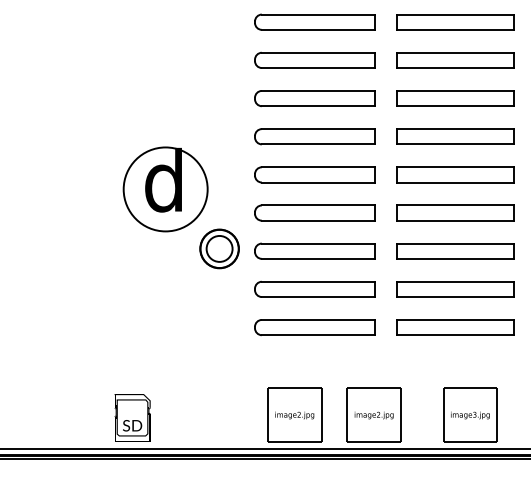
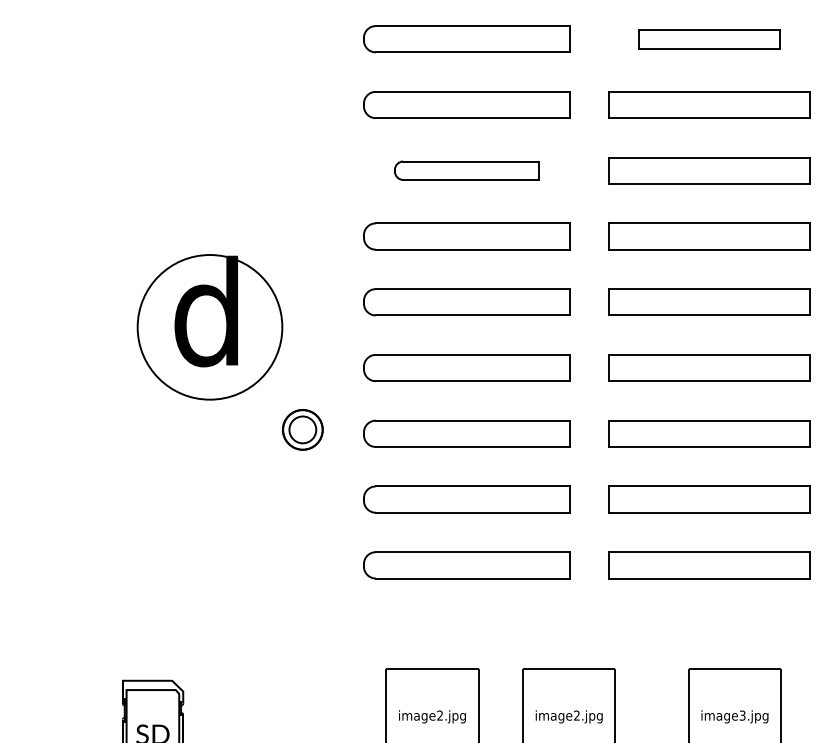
part: (455, 22) -> (709, 39), size x0.7
part: (314, 98) -> (466, 170), size x0.7
part: (219, 248) -> (302, 429), size x0.6

